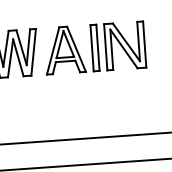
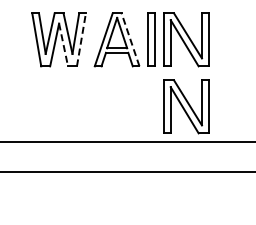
line: (76, 49) -> (130, 39), solid -> dashed
line: (33, 51) -> (81, 39), solid -> dashed
line: (18, 57) -> (63, 44), solid -> dashed
part: (129, 104) -> (186, 106), added

